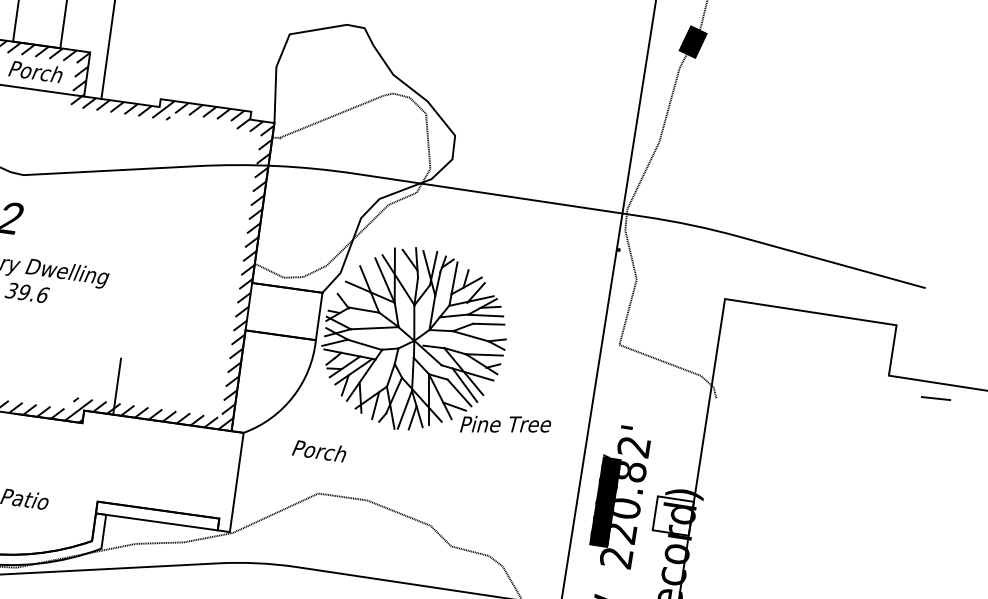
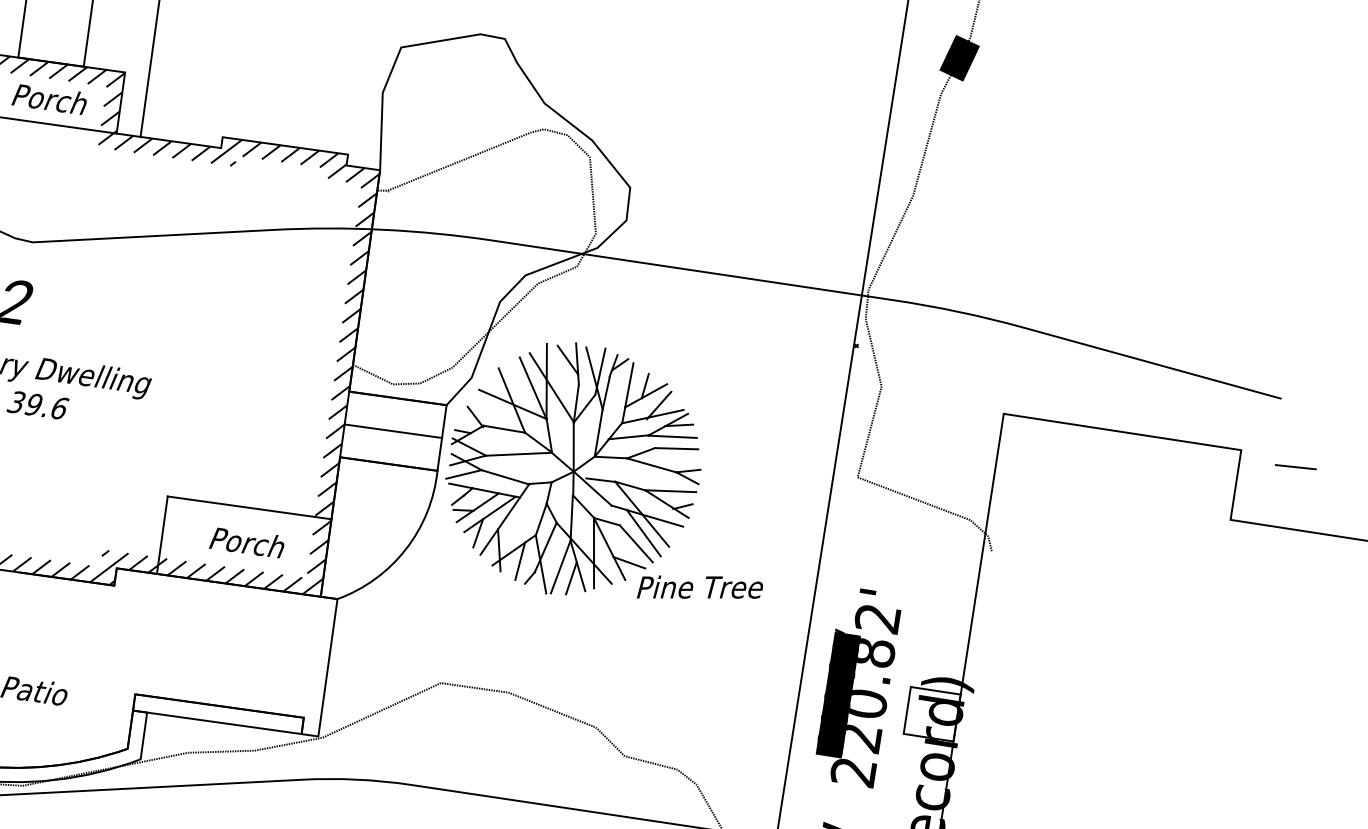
line: (283, 311) -> (392, 431), added
line: (180, 366) -> (250, 507), added
line: (936, 398) -> (1296, 467), moved
text: (318, 451) -> (245, 543), moved

